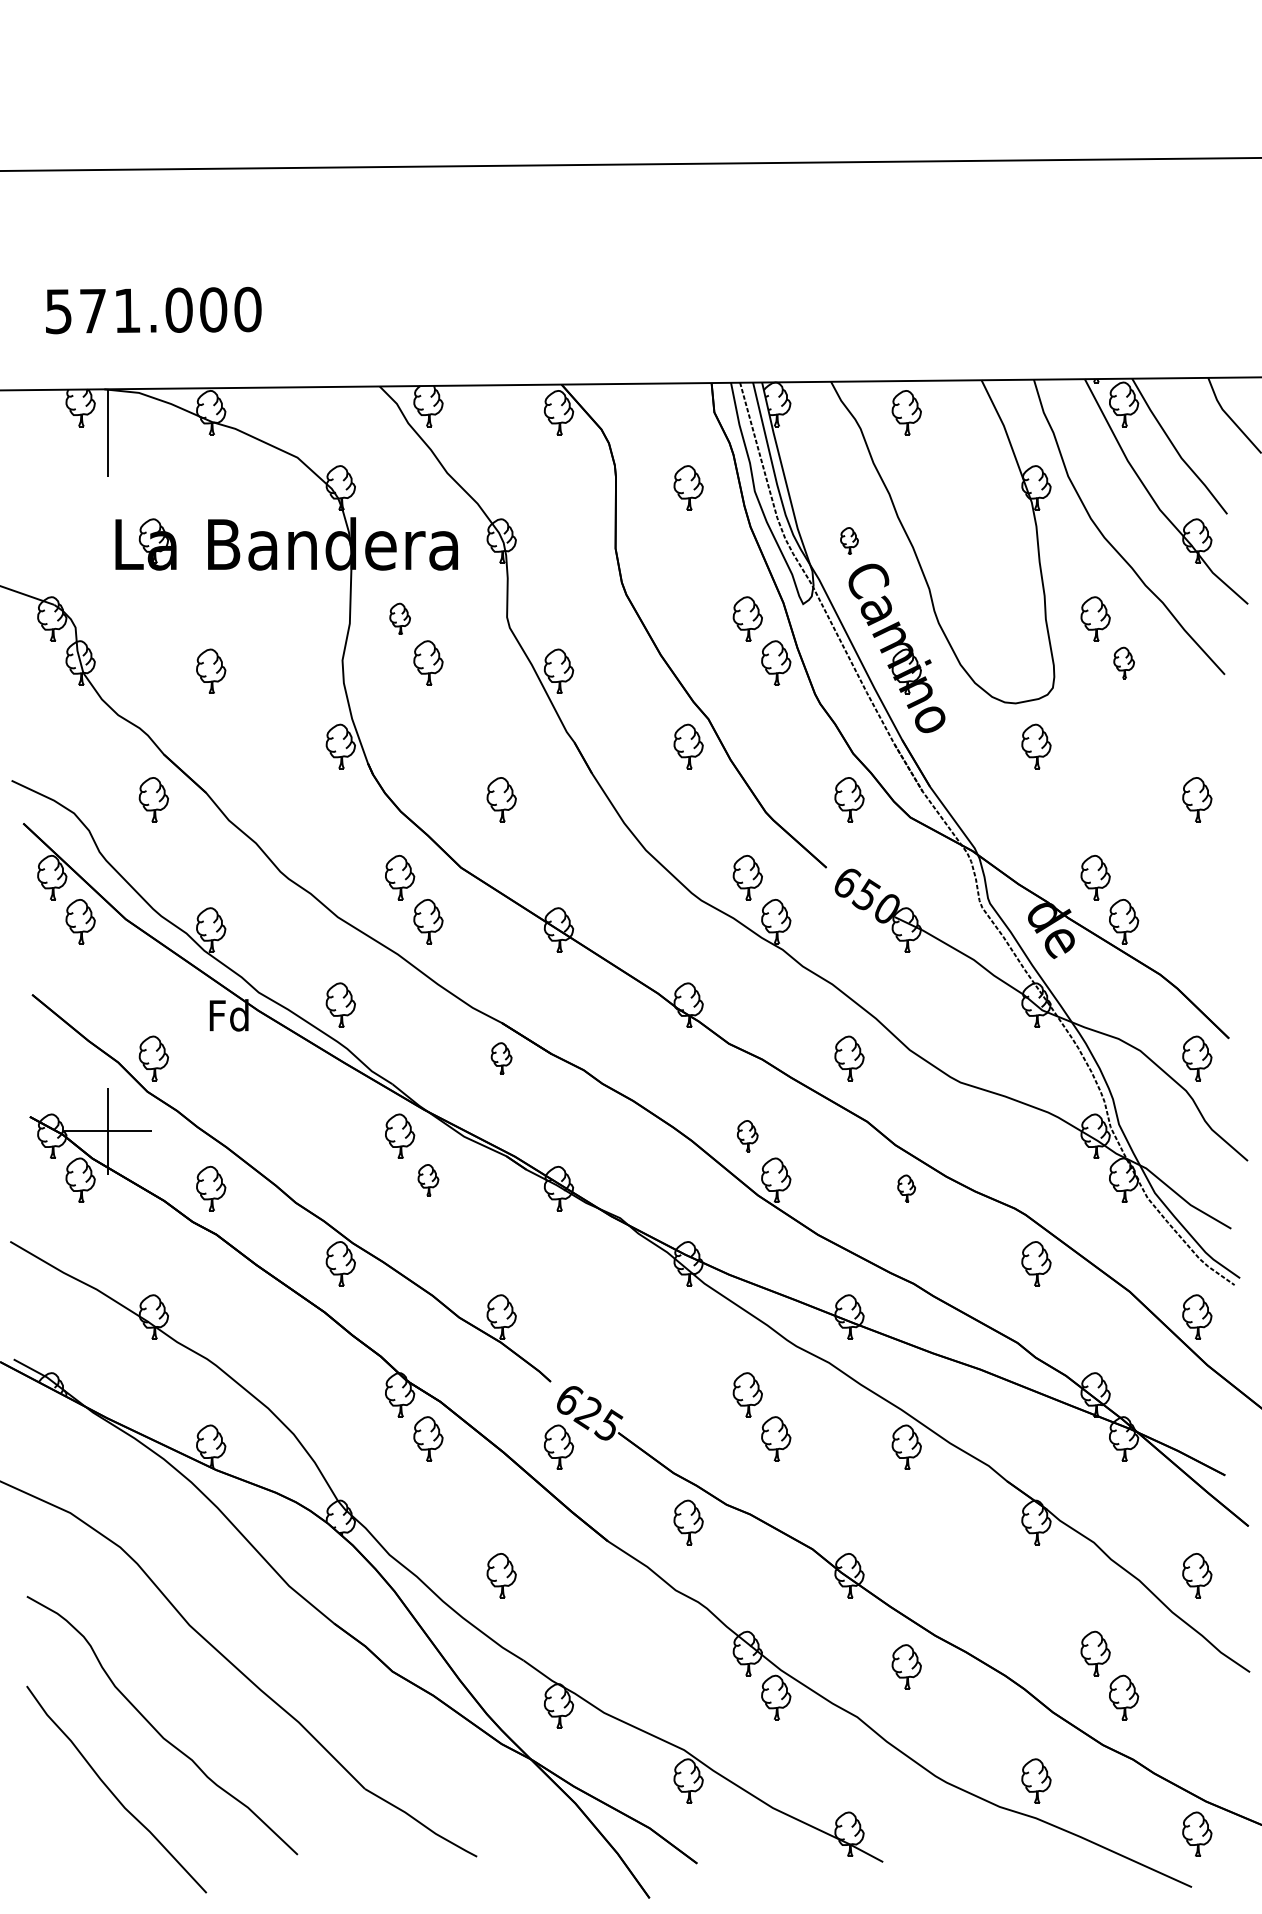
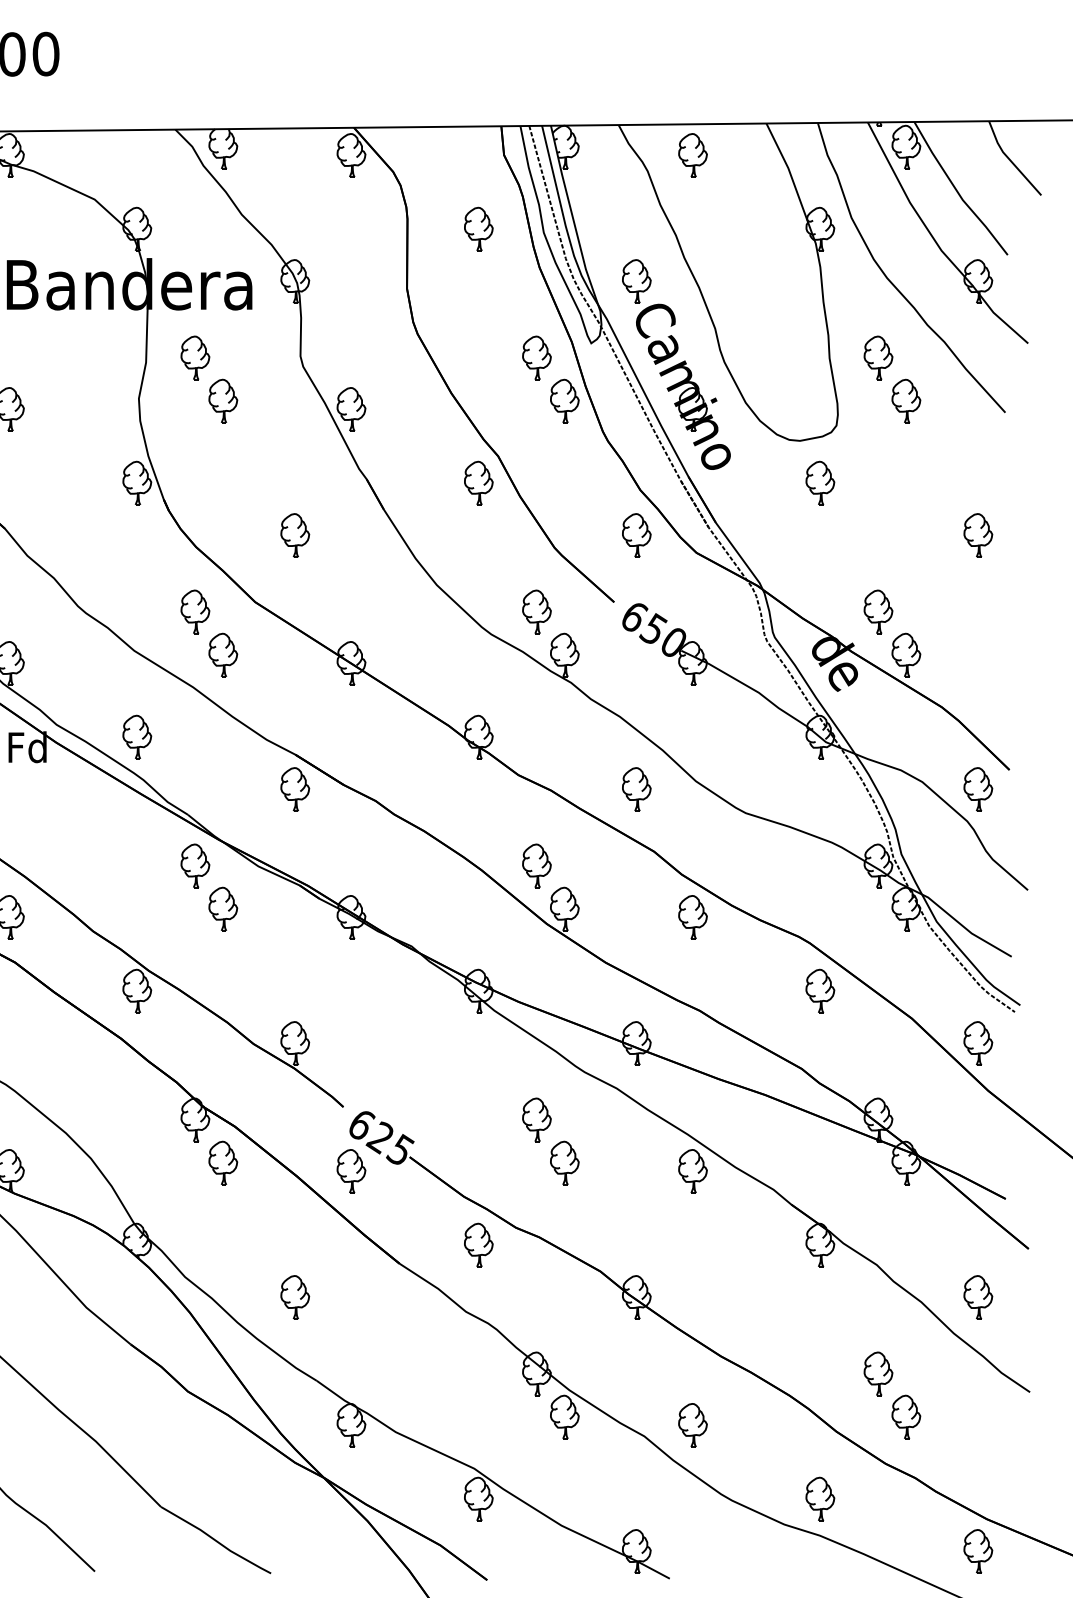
part: (849, 540) -> (636, 280), size x1.67
part: (400, 618) -> (195, 357), size x1.43
part: (1124, 662) -> (906, 400), size x1.43
part: (501, 1058) -> (295, 789), size x1.43
part: (747, 1135) -> (536, 865), size x1.43
part: (428, 1179) -> (223, 908), size x1.43
part: (906, 1188) -> (692, 917), size x1.67
part: (906, 1666) -> (692, 1424), moved

